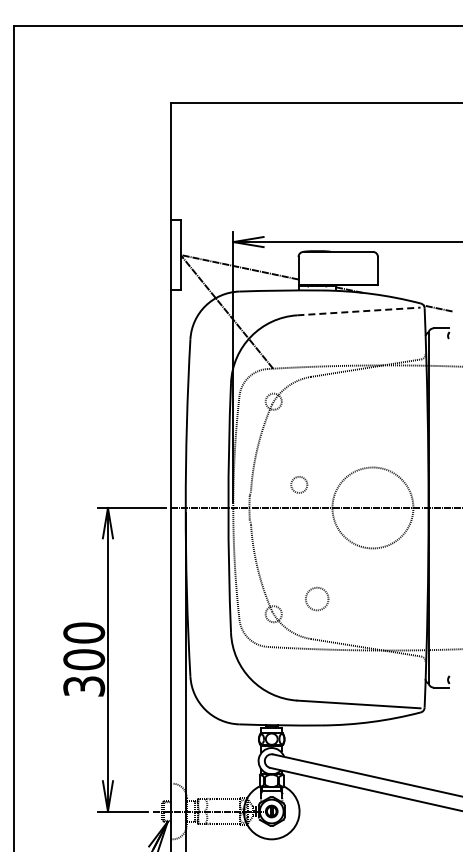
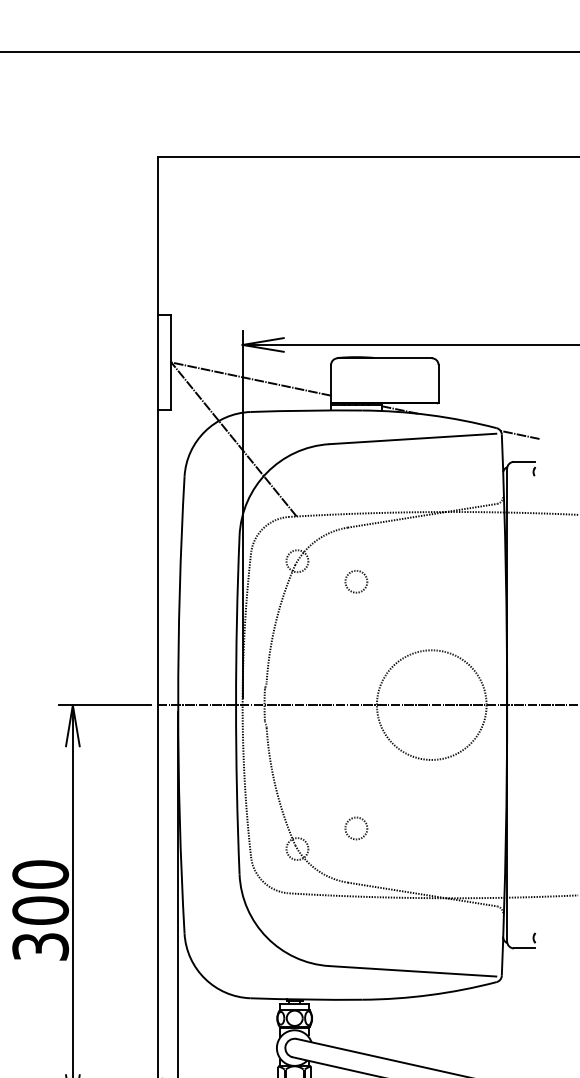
line: (358, 311) -> (412, 438), dashed -> solid
circle: (299, 484) -> (356, 581), moved
circle: (317, 598) -> (356, 827), size x0.71

